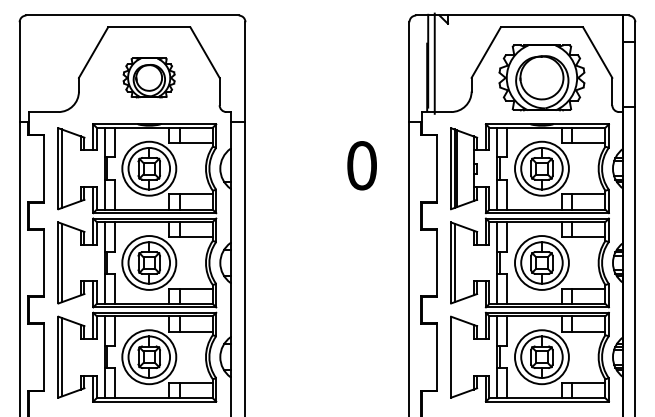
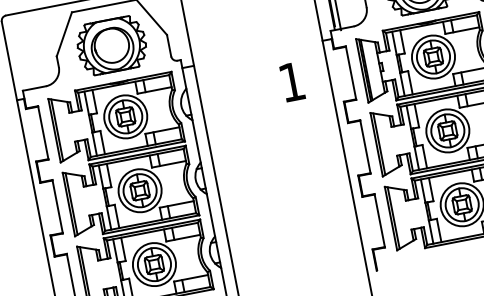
part: (148, 77) -> (111, 45), size x1.67
text: (361, 165) -> (291, 82), 0 -> 1
line: (454, 356) -> (393, 217), added

